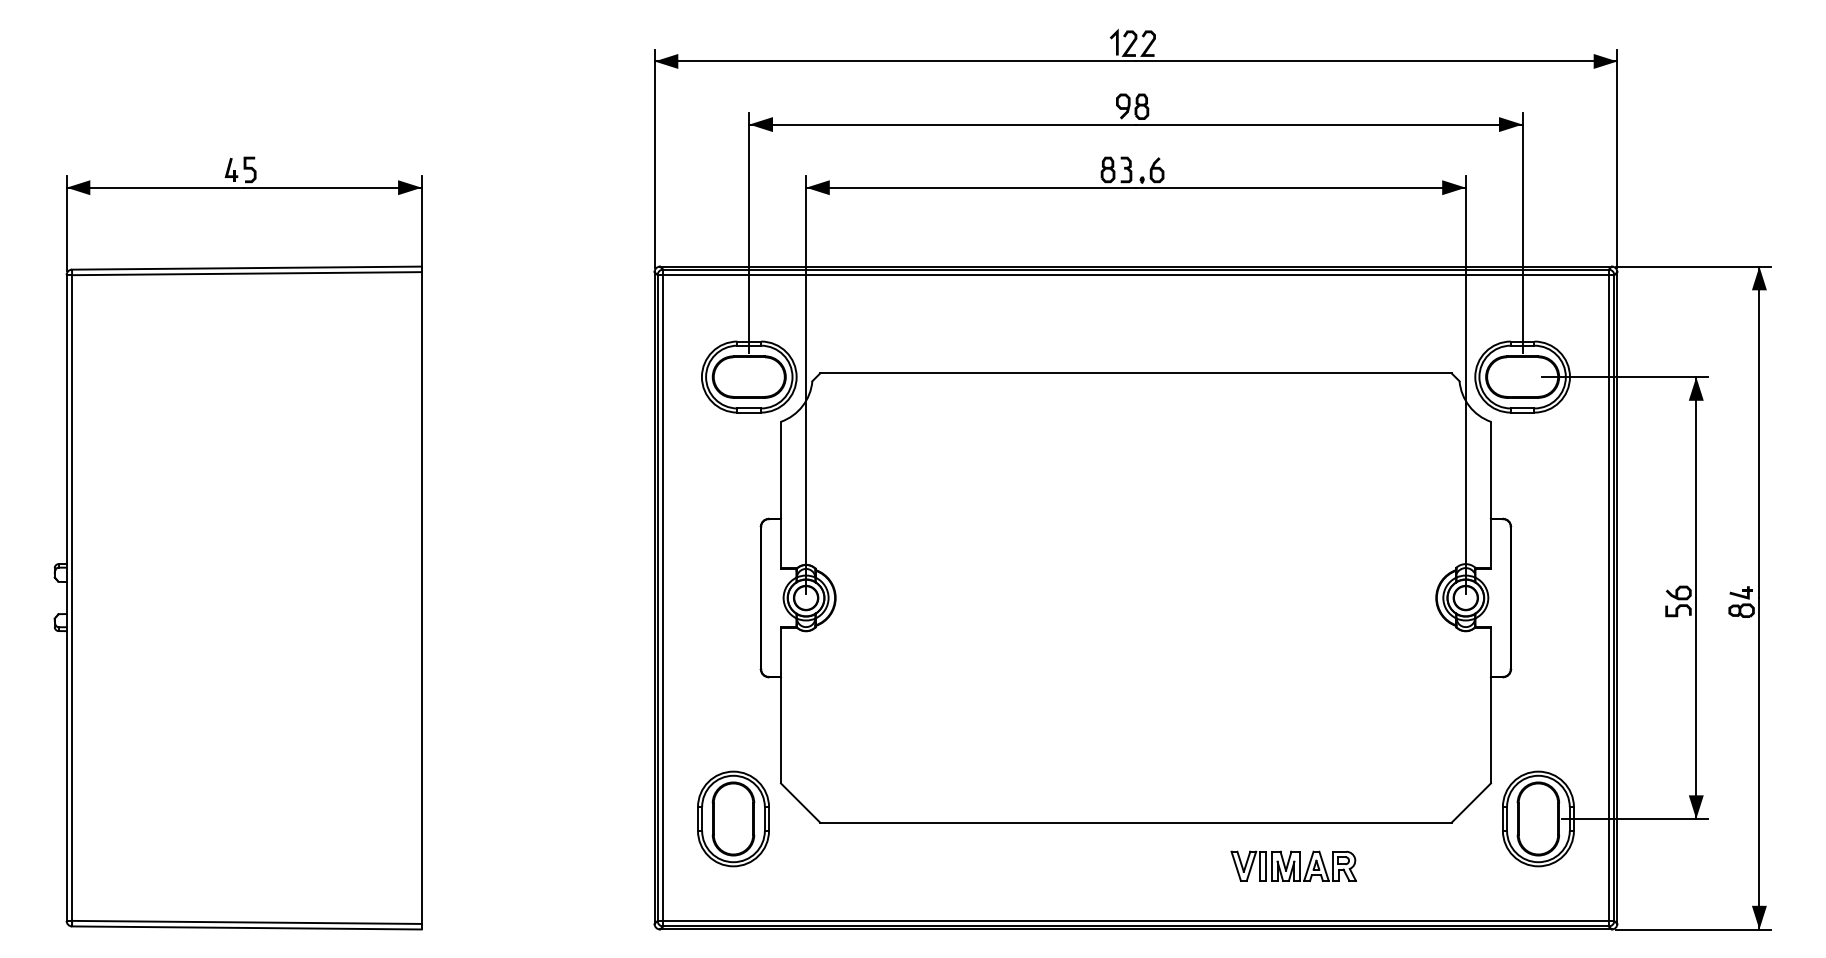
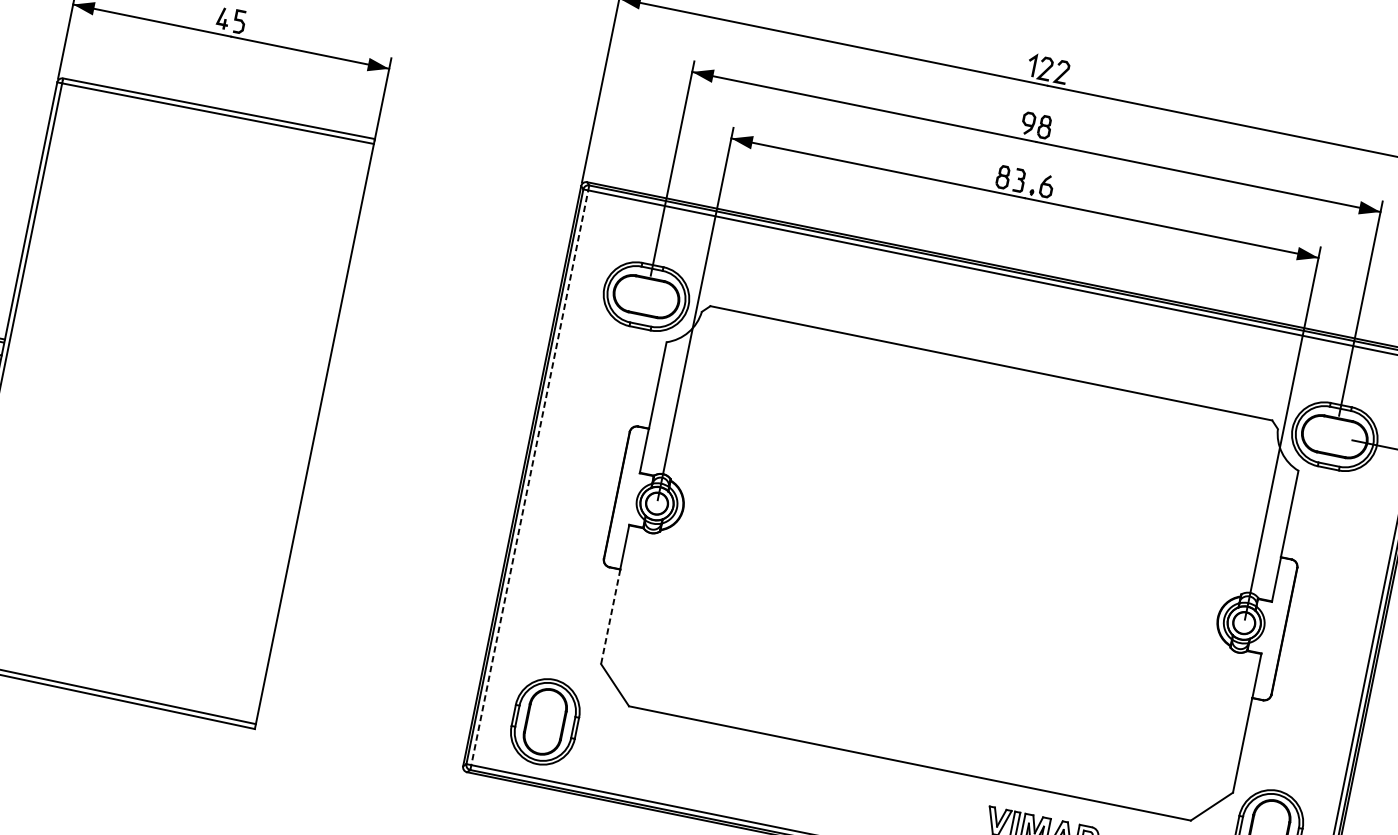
line: (663, 597) -> (530, 477), solid -> dashed
line: (780, 730) -> (610, 616), solid -> dashed
part: (733, 818) -> (545, 721), moved

